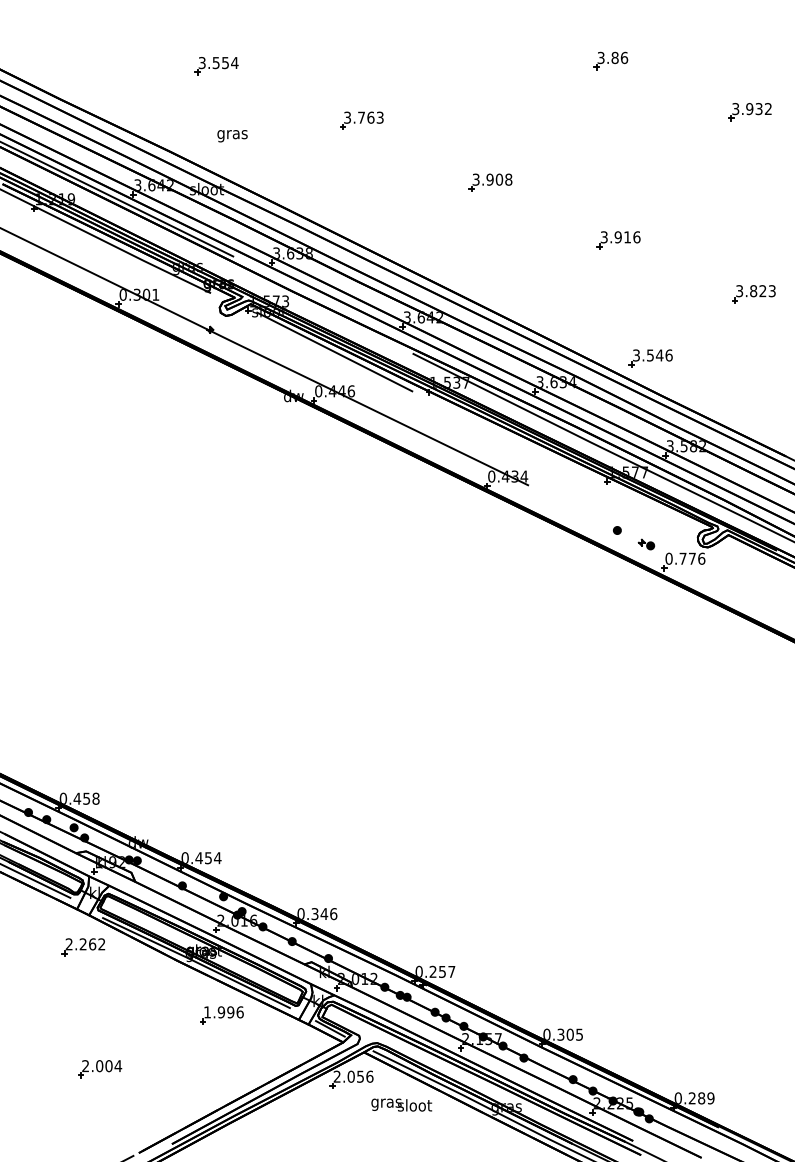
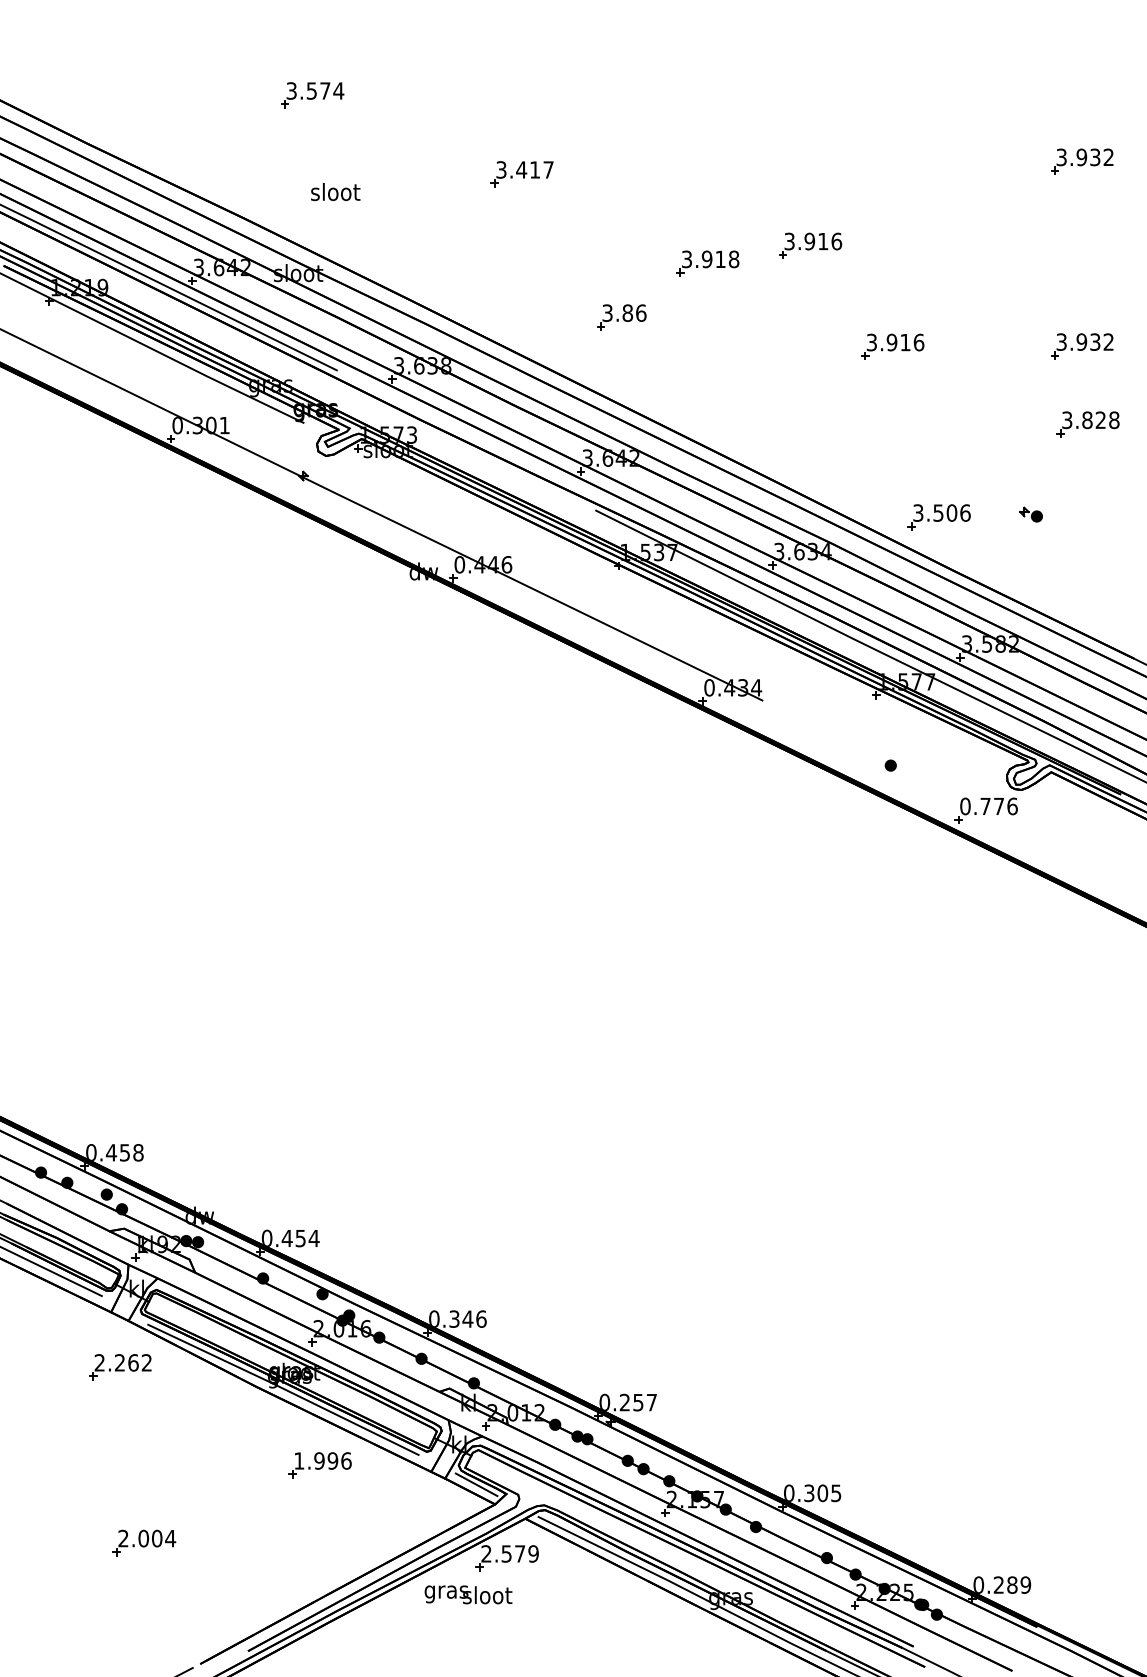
part: (610, 60) -> (621, 316), moved
text: (225, 63) -> (325, 91), 3.554 -> 3.574
text: (370, 117) -> (534, 169), 3.763 -> 3.417
text: (232, 134) -> (335, 194), gras -> sloot
part: (561, 170) -> (810, 246), added
text: (499, 179) -> (720, 259), 3.908 -> 3.918
part: (749, 240) -> (1081, 347), added
text: (771, 291) -> (1113, 420), 3.823 -> 3.828
line: (334, 351) -> (482, 507), removed
text: (659, 355) -> (951, 513), 3.546 -> 3.506
part: (646, 544) -> (1030, 514), moved
text: (360, 1076) -> (520, 1553), 2.056 -> 2.579
text: (401, 1104) -> (468, 1593), moved

